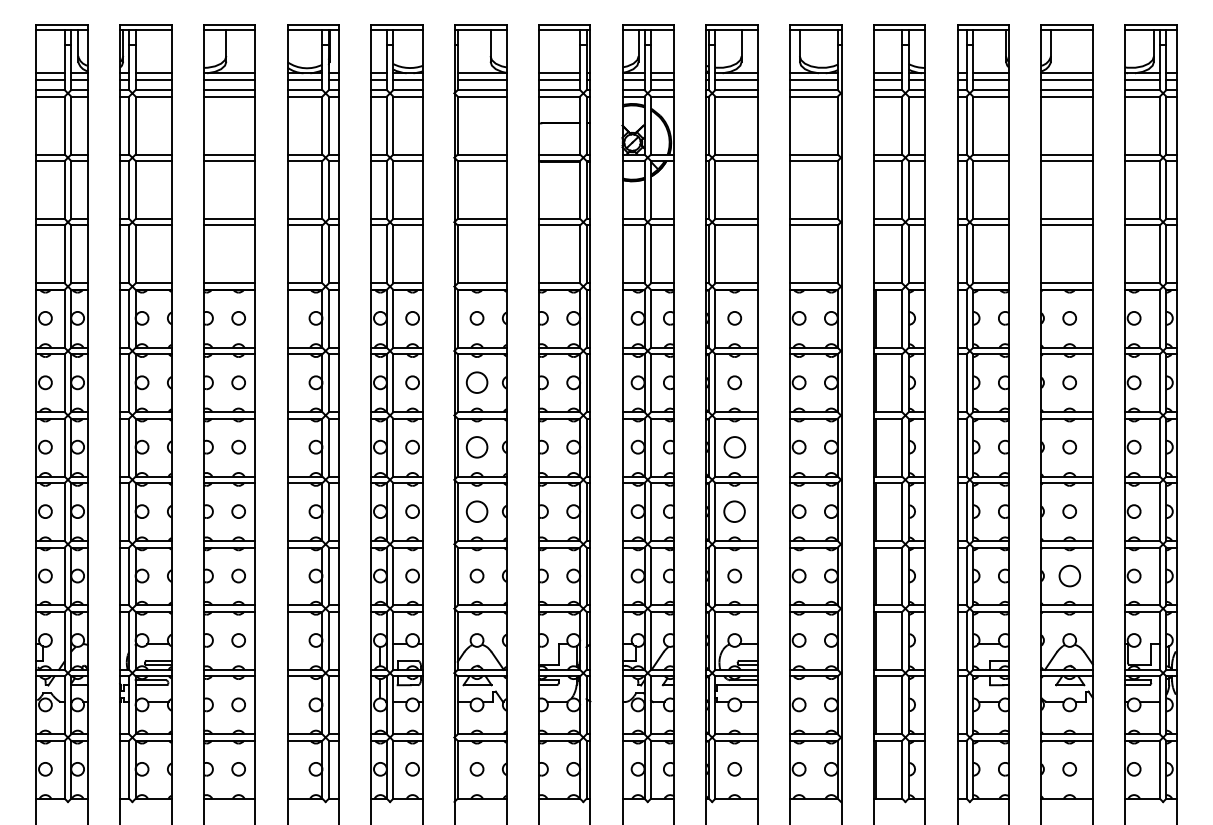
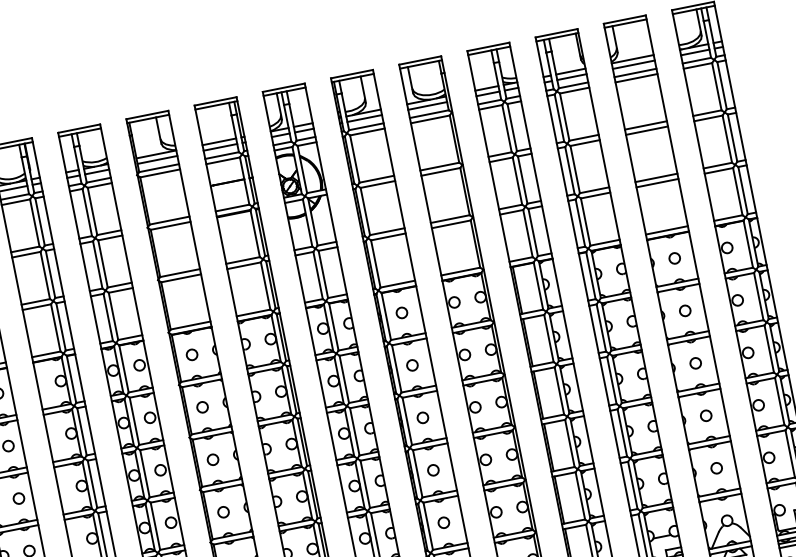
circle: (476, 382) -> (202, 407), size x0.62
circle: (476, 446) -> (212, 459), size x0.62
circle: (734, 446) -> (422, 417), size x0.62
circle: (476, 511) -> (223, 512), size x0.62
circle: (734, 511) -> (433, 470), size x0.62
circle: (1069, 575) -> (716, 467), size x0.62

